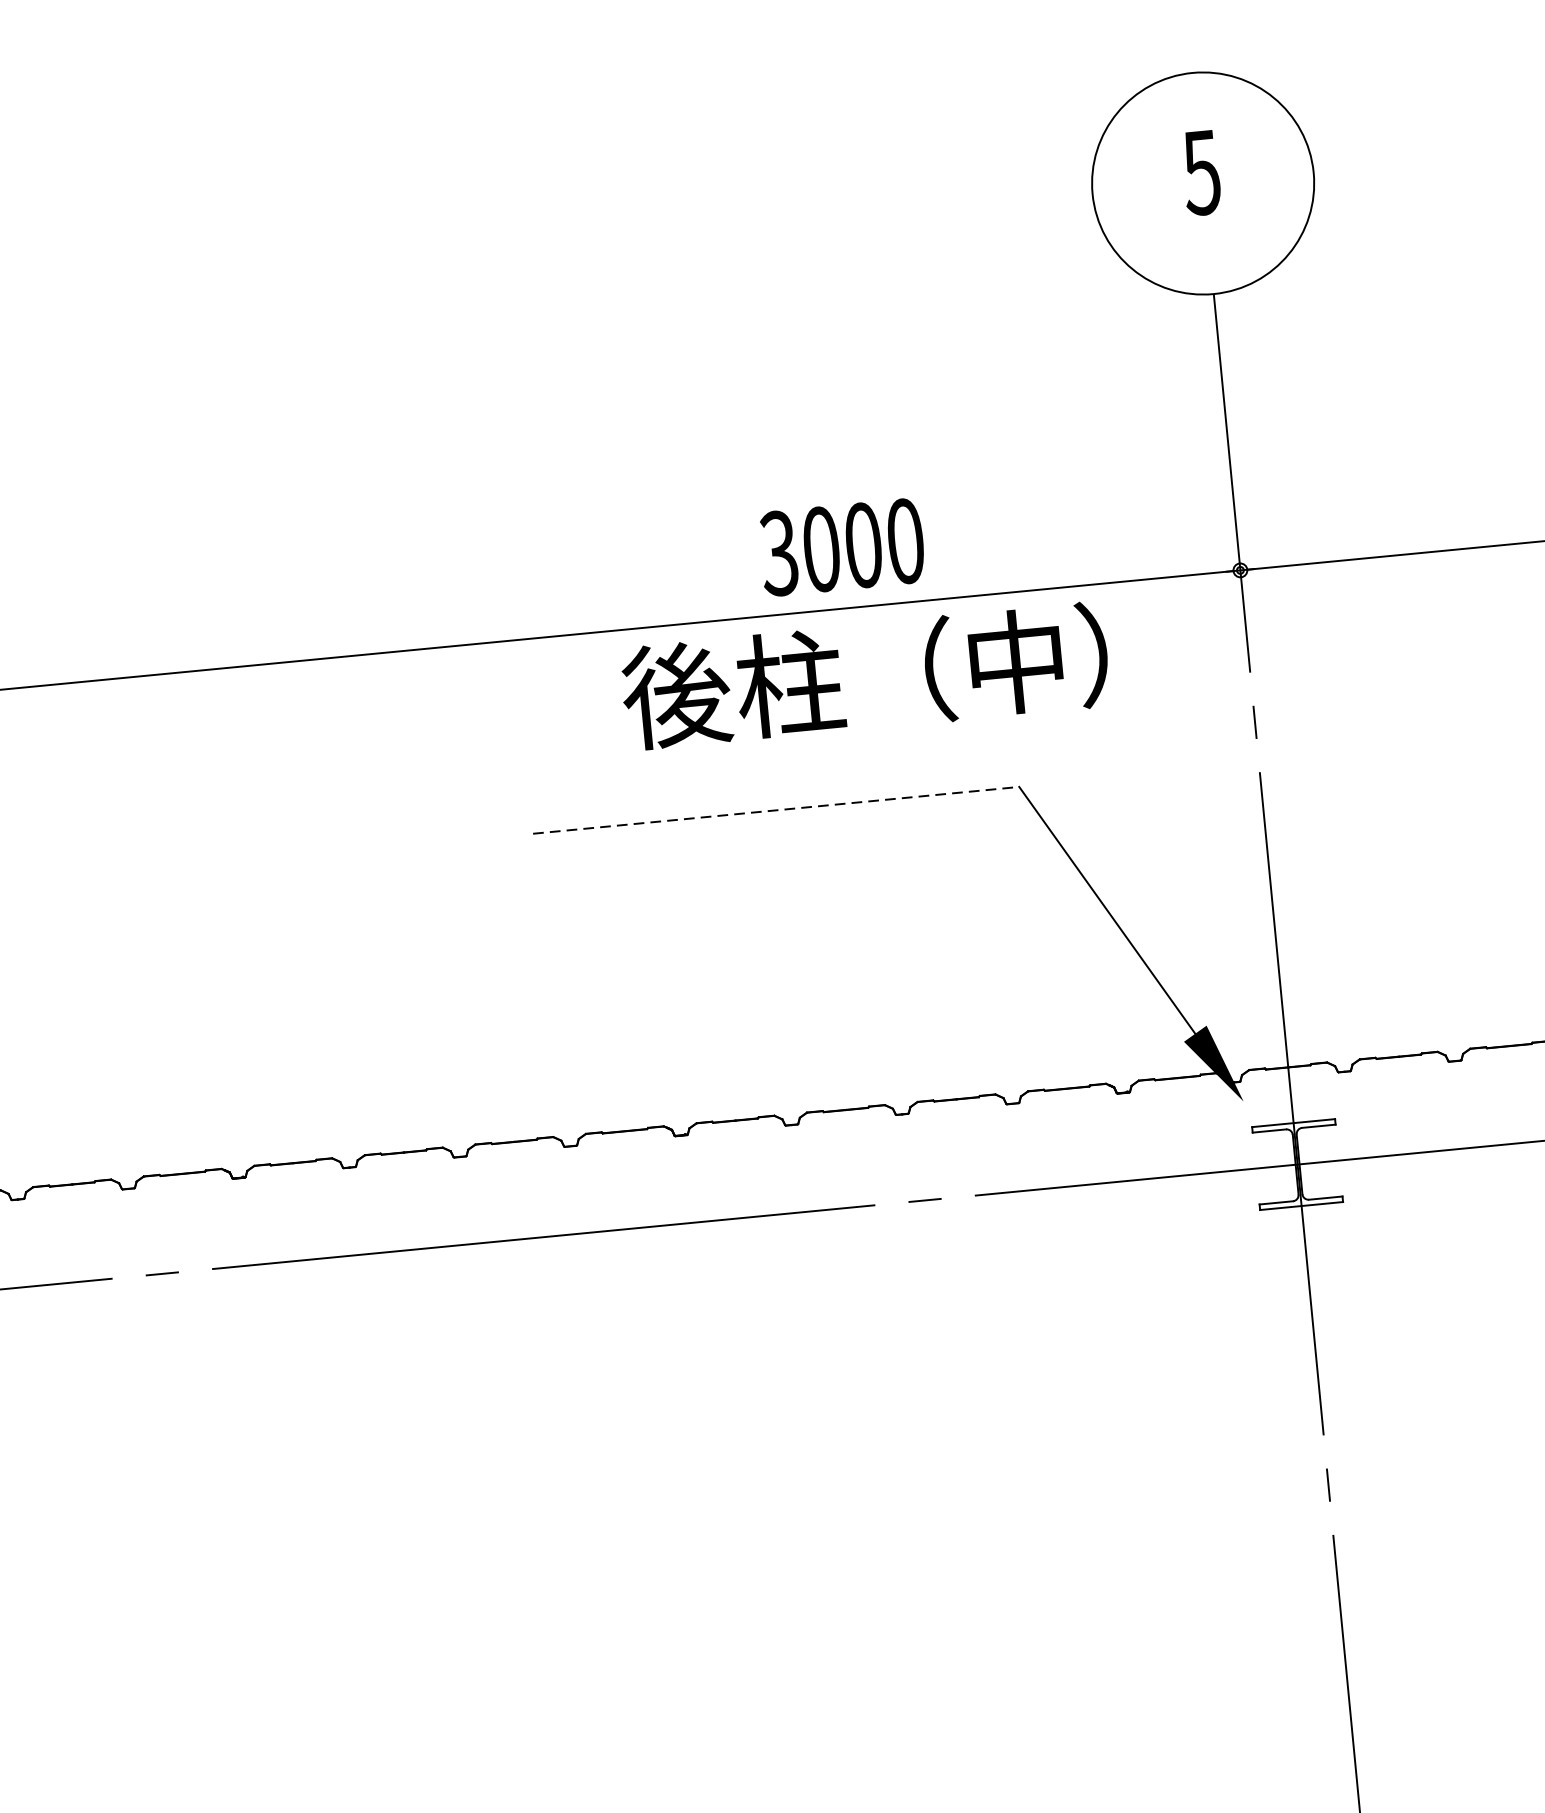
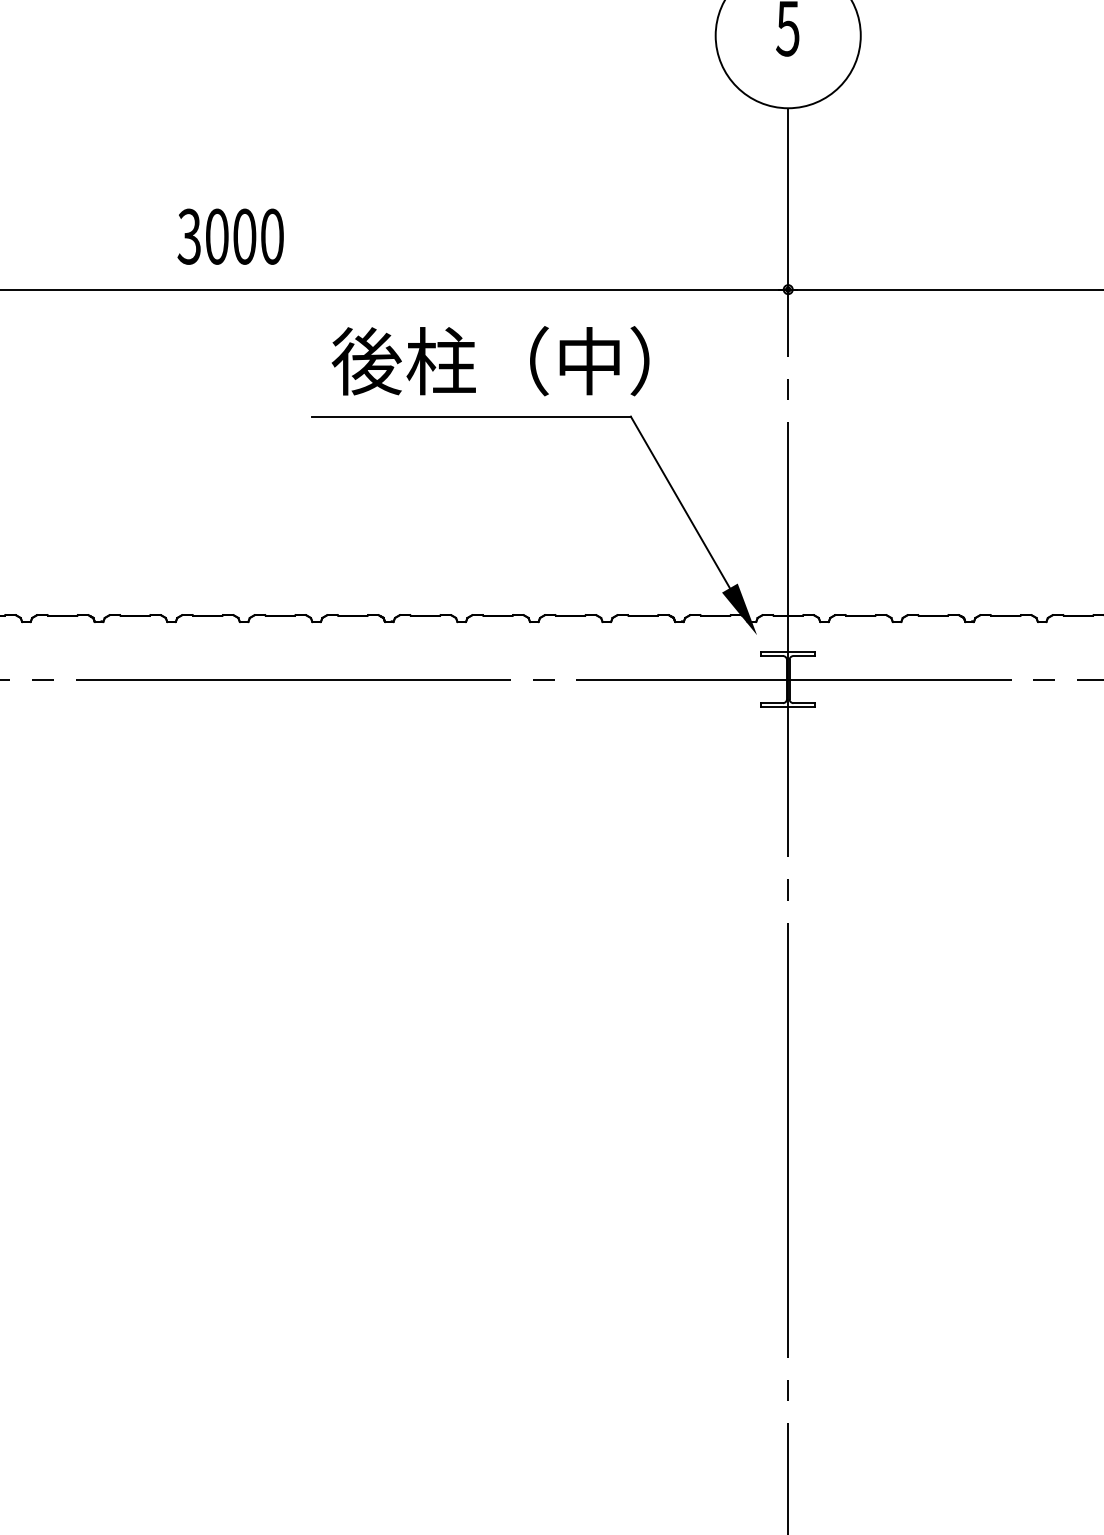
text: (841, 547) -> (230, 236), moved
text: (865, 677) -> (490, 361), moved
line: (776, 810) -> (471, 416), dashed -> solid

